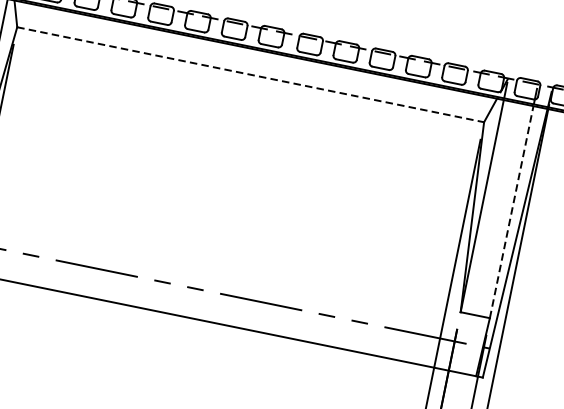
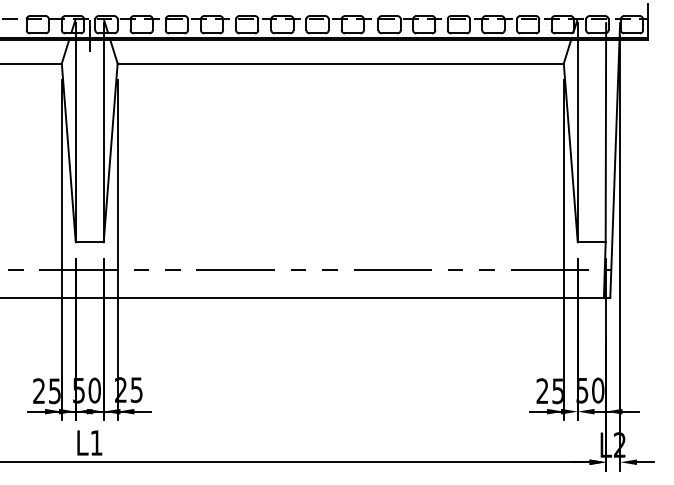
line: (251, 74) -> (341, 63), dashed -> solid
line: (511, 211) -> (605, 140), dashed -> solid

